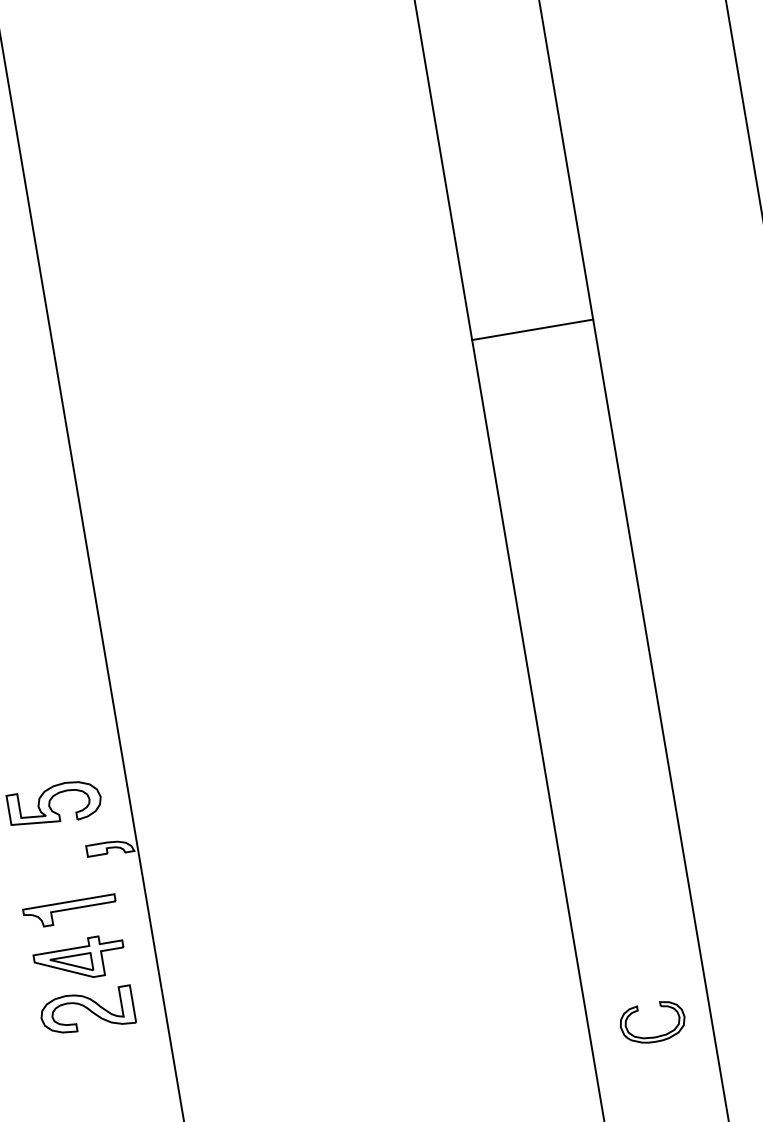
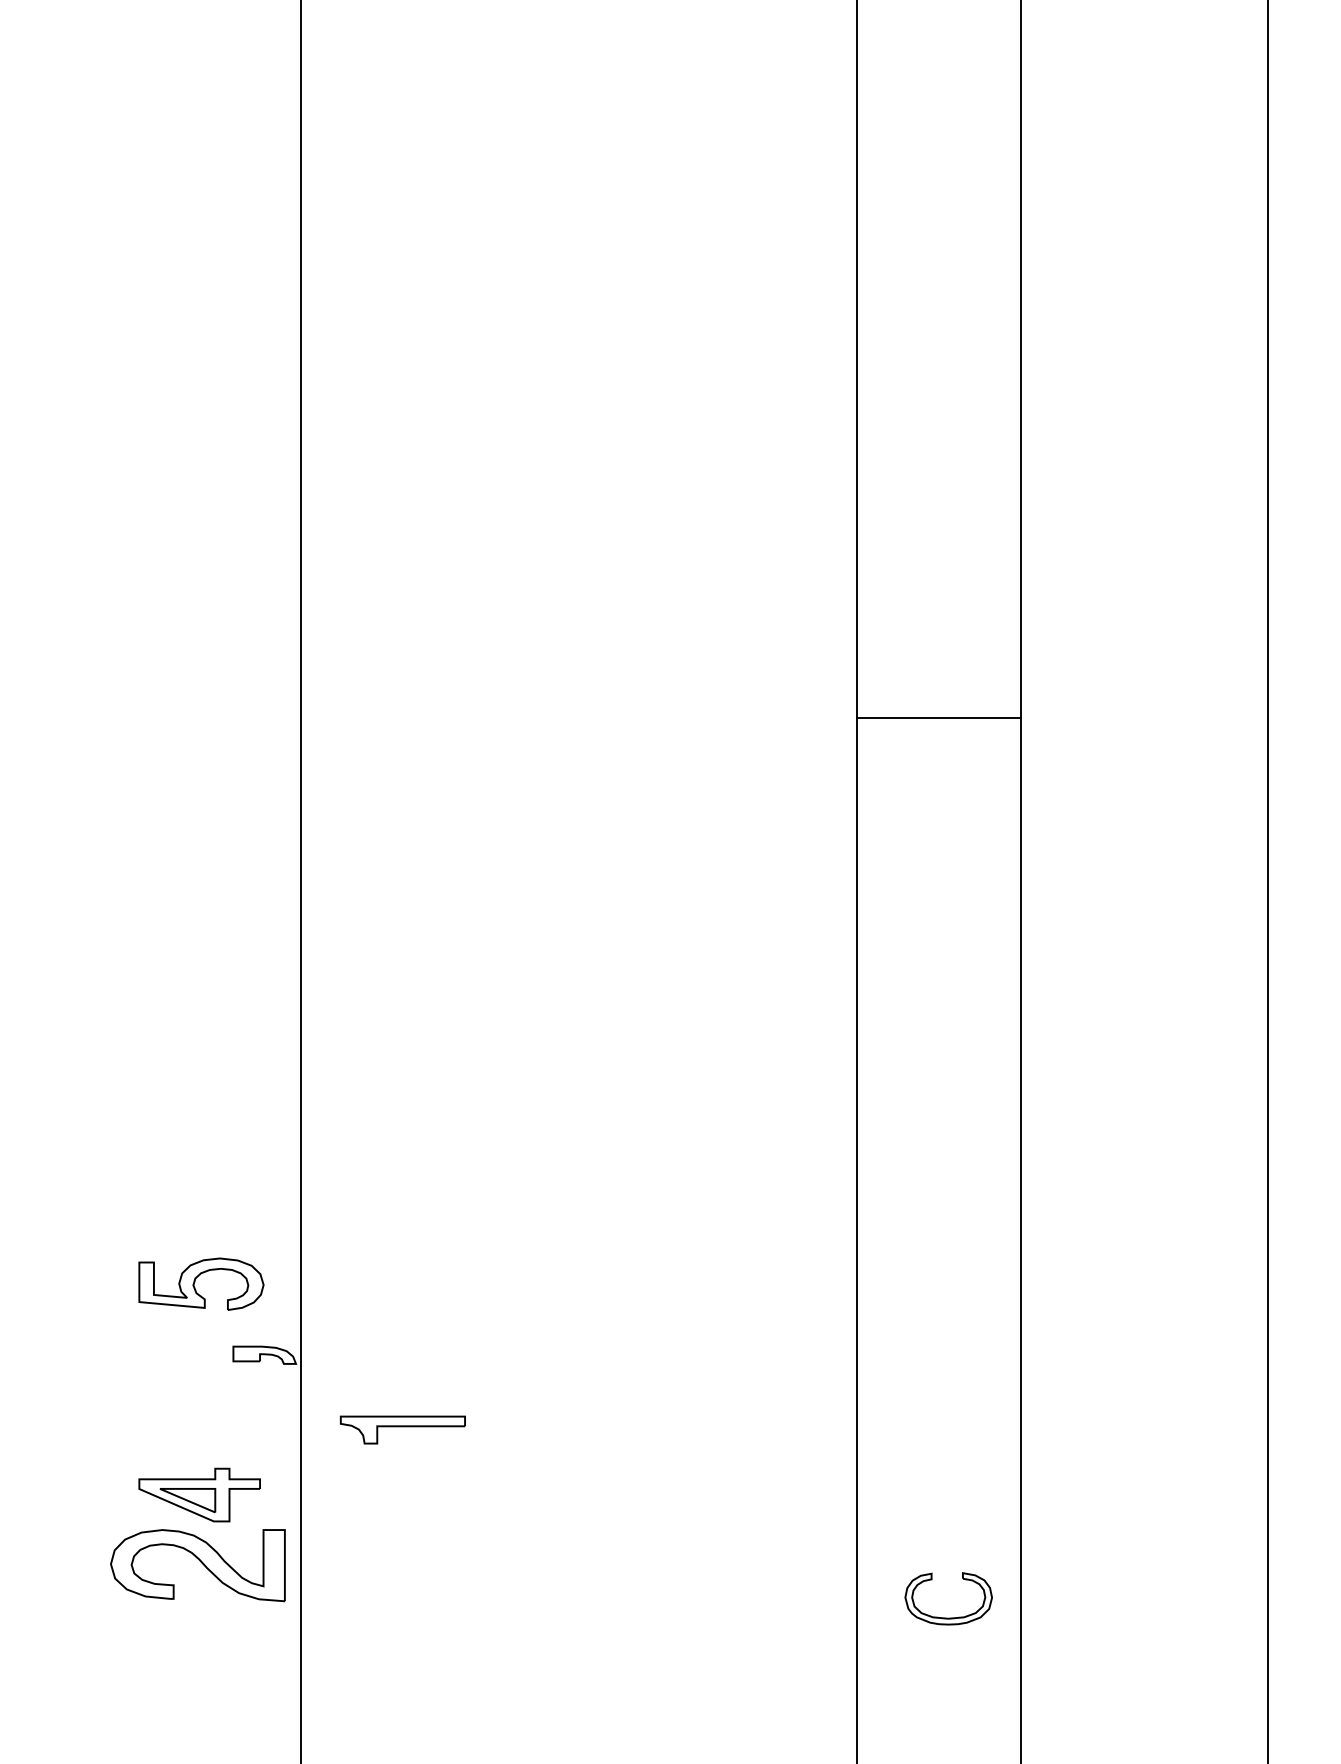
line: (532, 330) -> (938, 718), moved
part: (70, 911) -> (402, 1429), moved
part: (86, 1011) -> (197, 1565), size x1.4
part: (654, 1036) -> (948, 1617), moved

